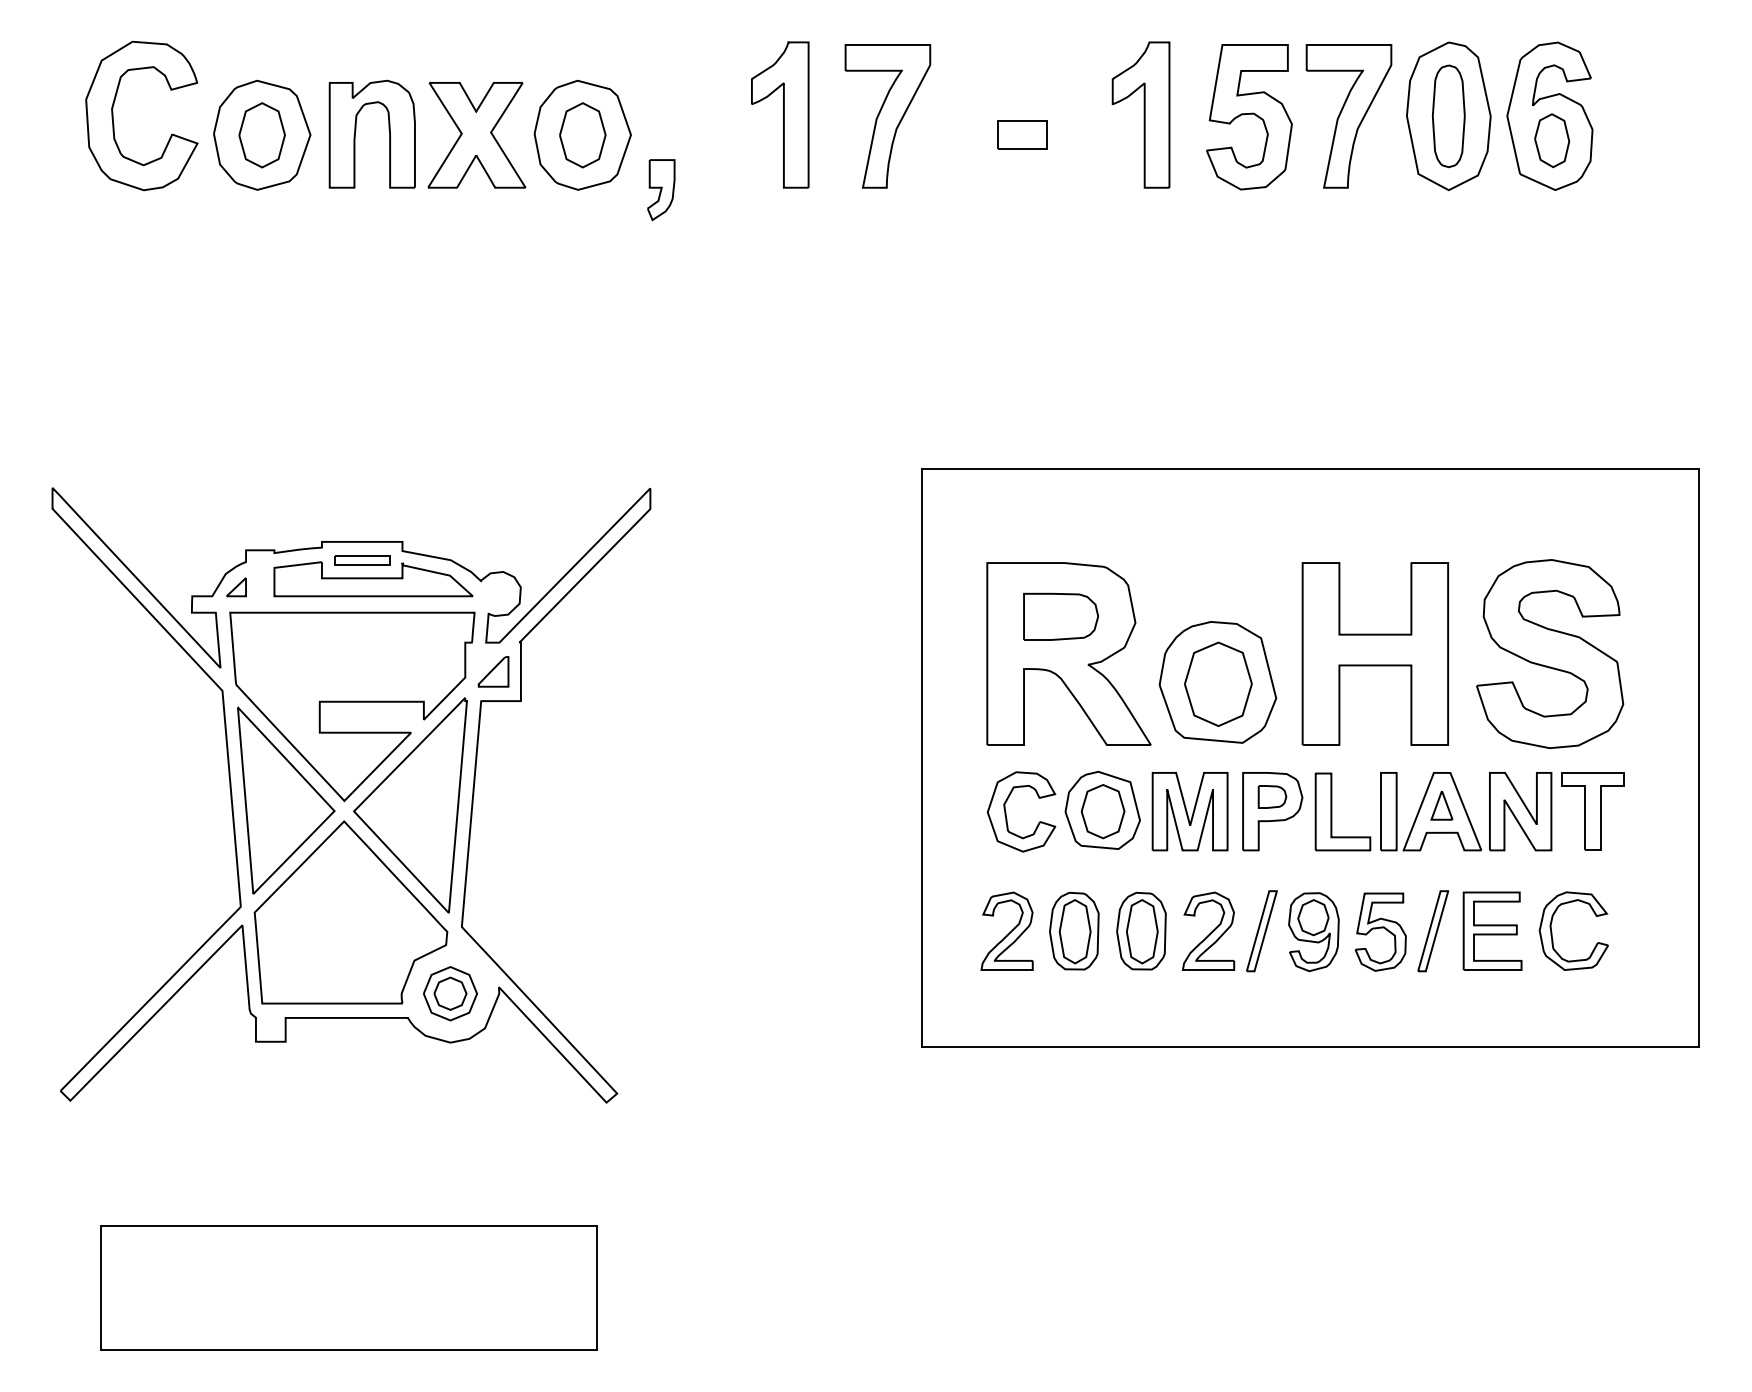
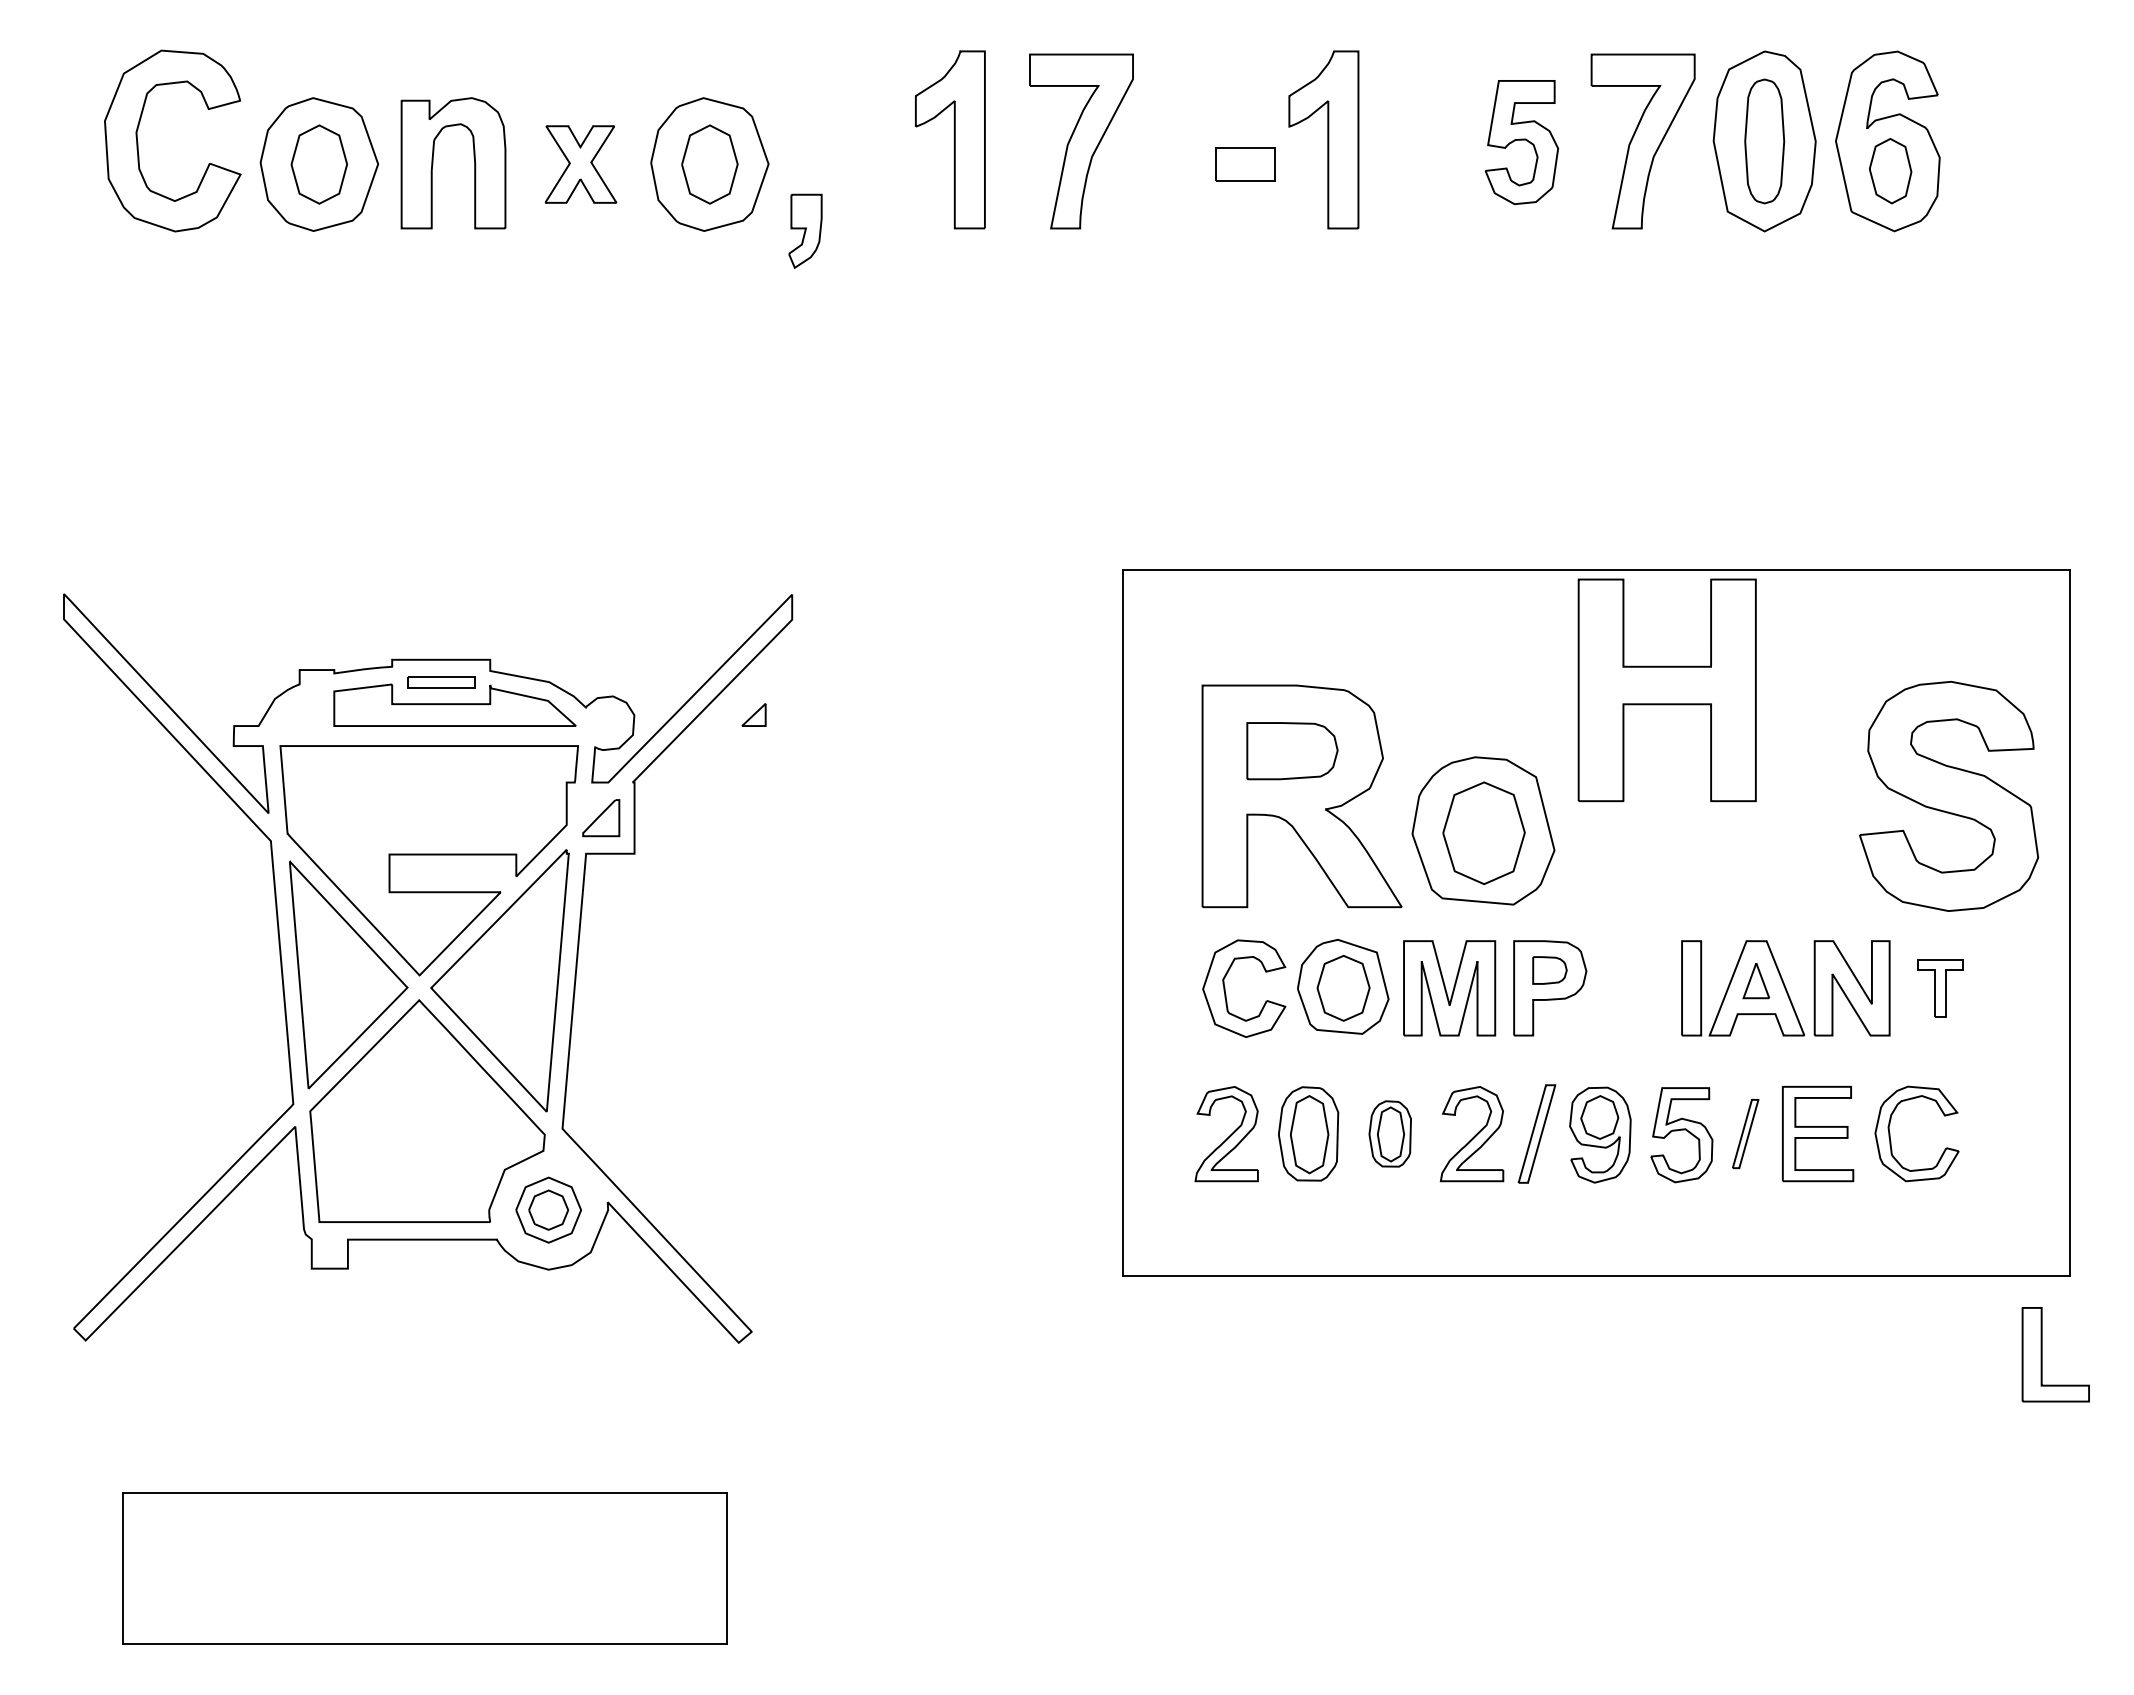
part: (1140, 114) -> (1323, 139), moved
part: (1249, 117) -> (1521, 142), size x0.7
part: (476, 135) -> (580, 164), size x0.6
part: (236, 586) -> (753, 714), moved
part: (1550, 653) -> (1949, 795), moved
curve: (1374, 664) -> (1666, 703), moved
curve: (1332, 811) -> (2042, 1354), moved
part: (1593, 811) -> (1940, 988), size x0.6
part: (1140, 930) -> (1389, 1133), size x0.7
part: (1433, 930) -> (1745, 1133), size x0.7

